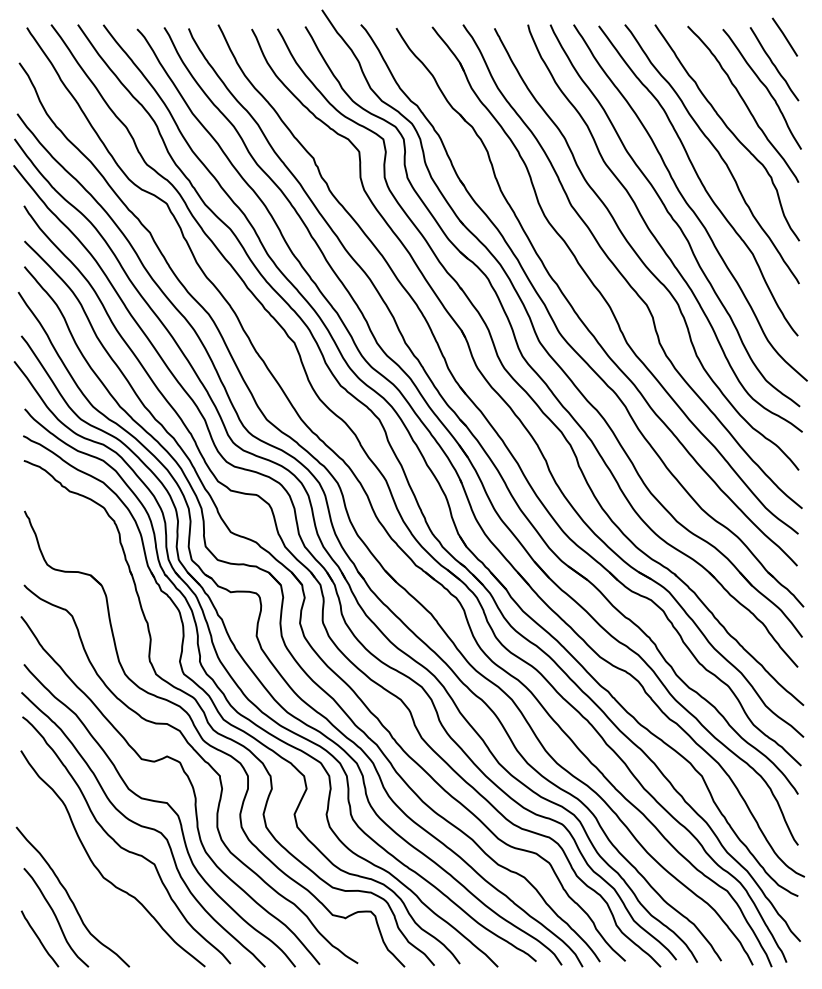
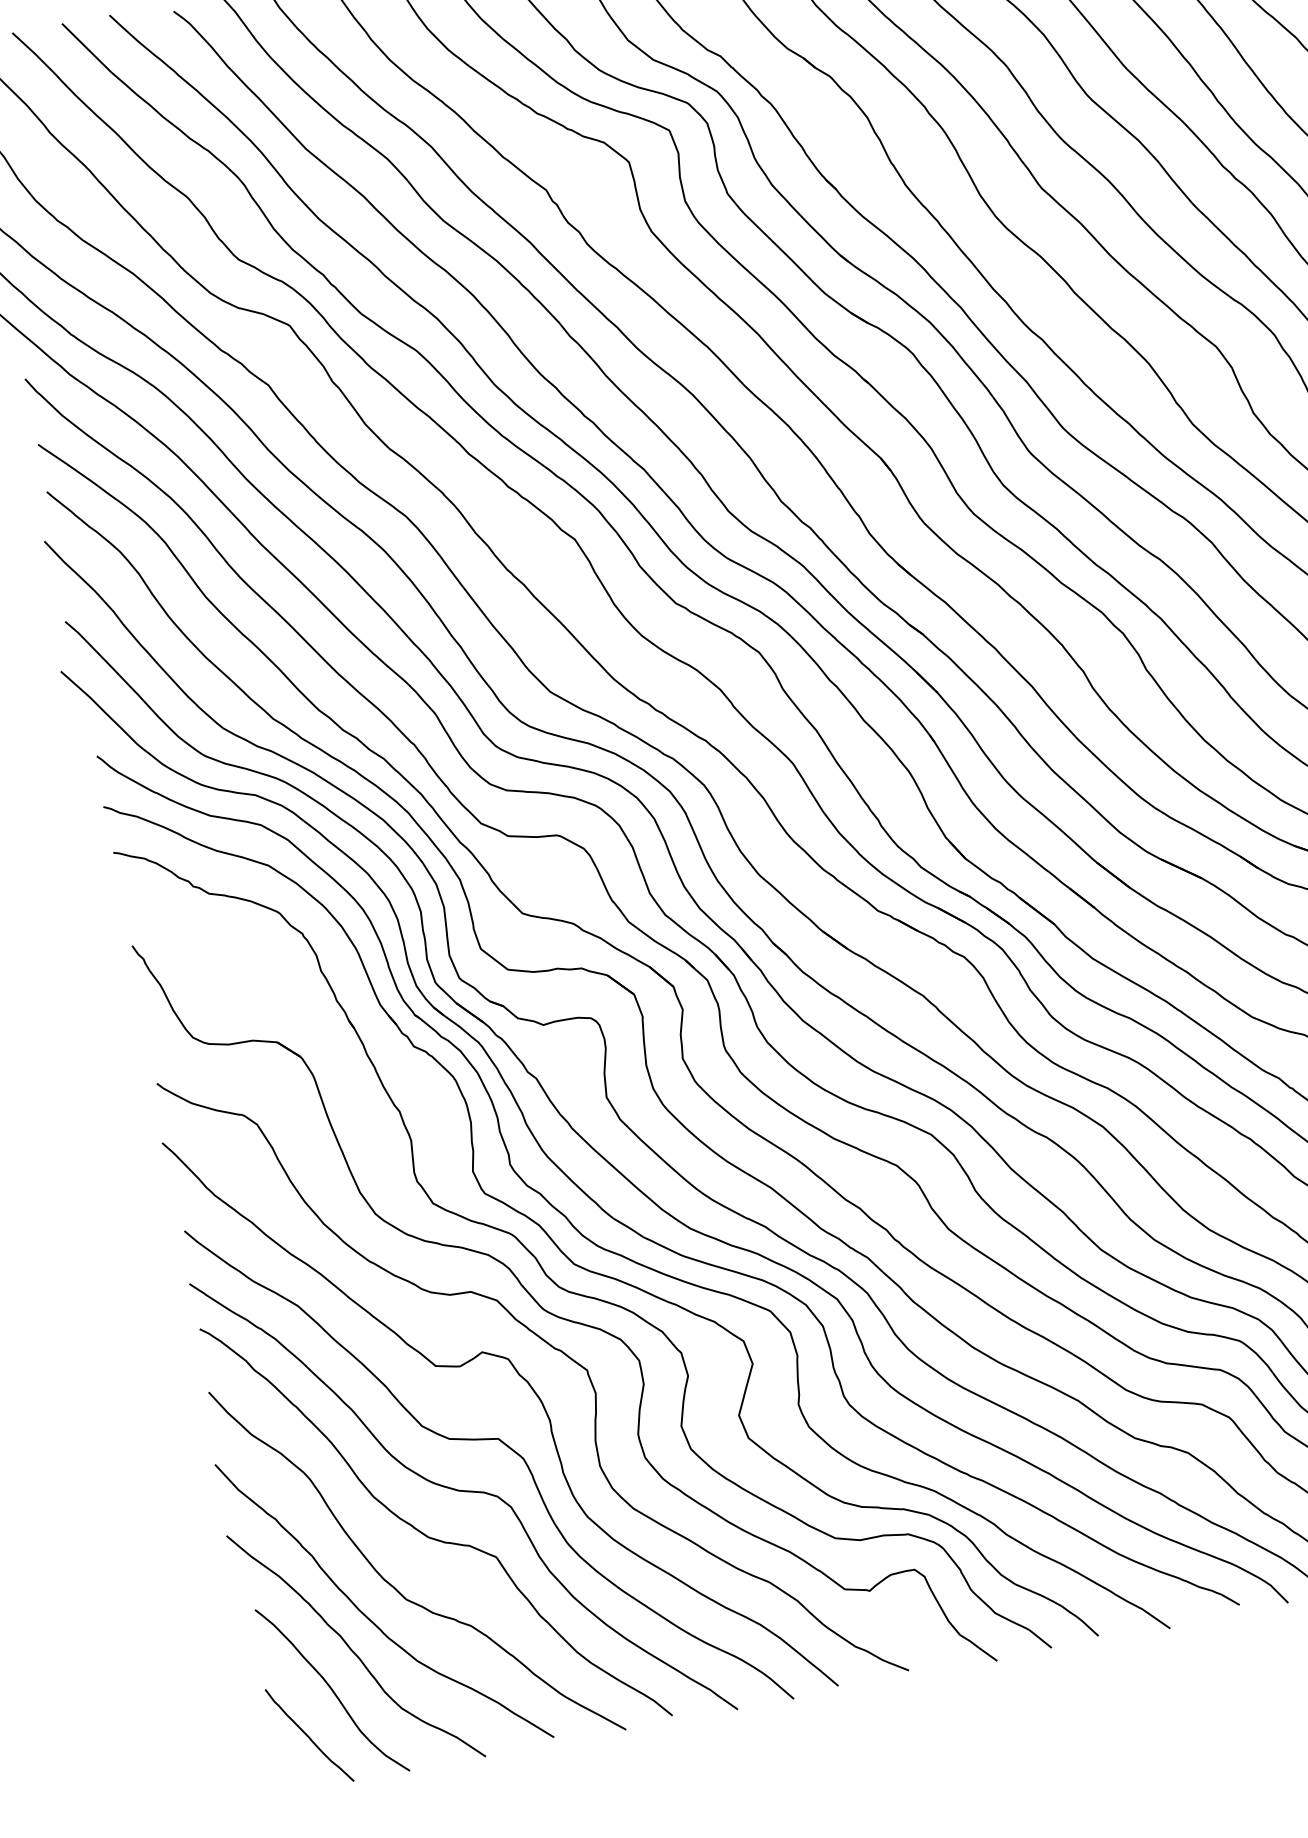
curve: (82, 882) -> (368, 1615), added

